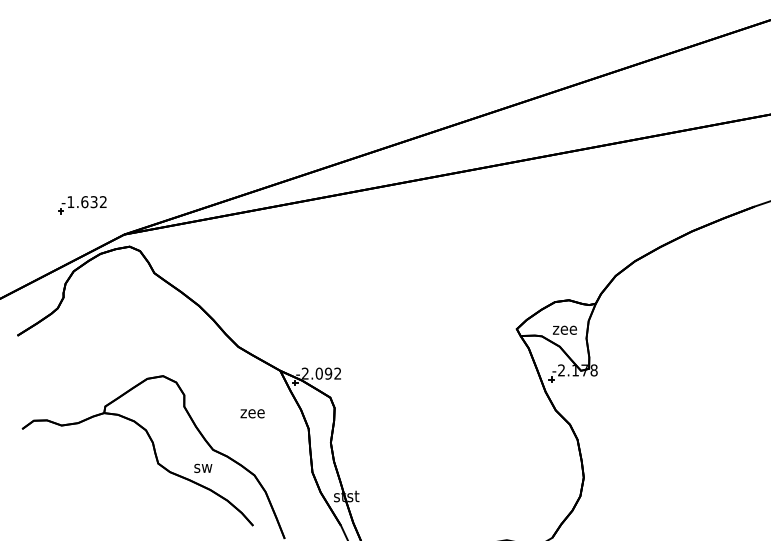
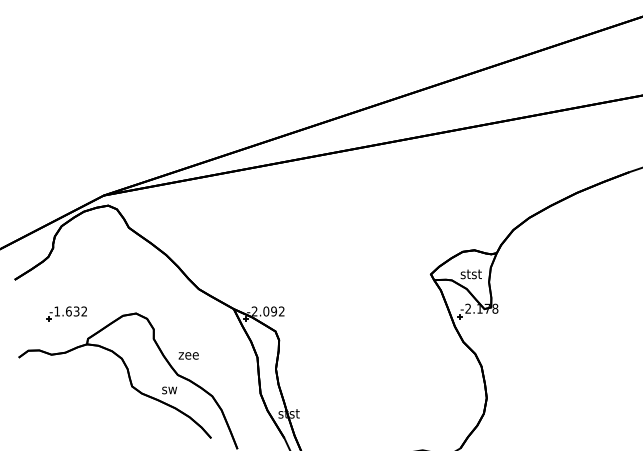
part: (81, 204) -> (66, 313), moved
text: (564, 329) -> (470, 274), zee -> stst
text: (252, 413) -> (188, 355), moved

